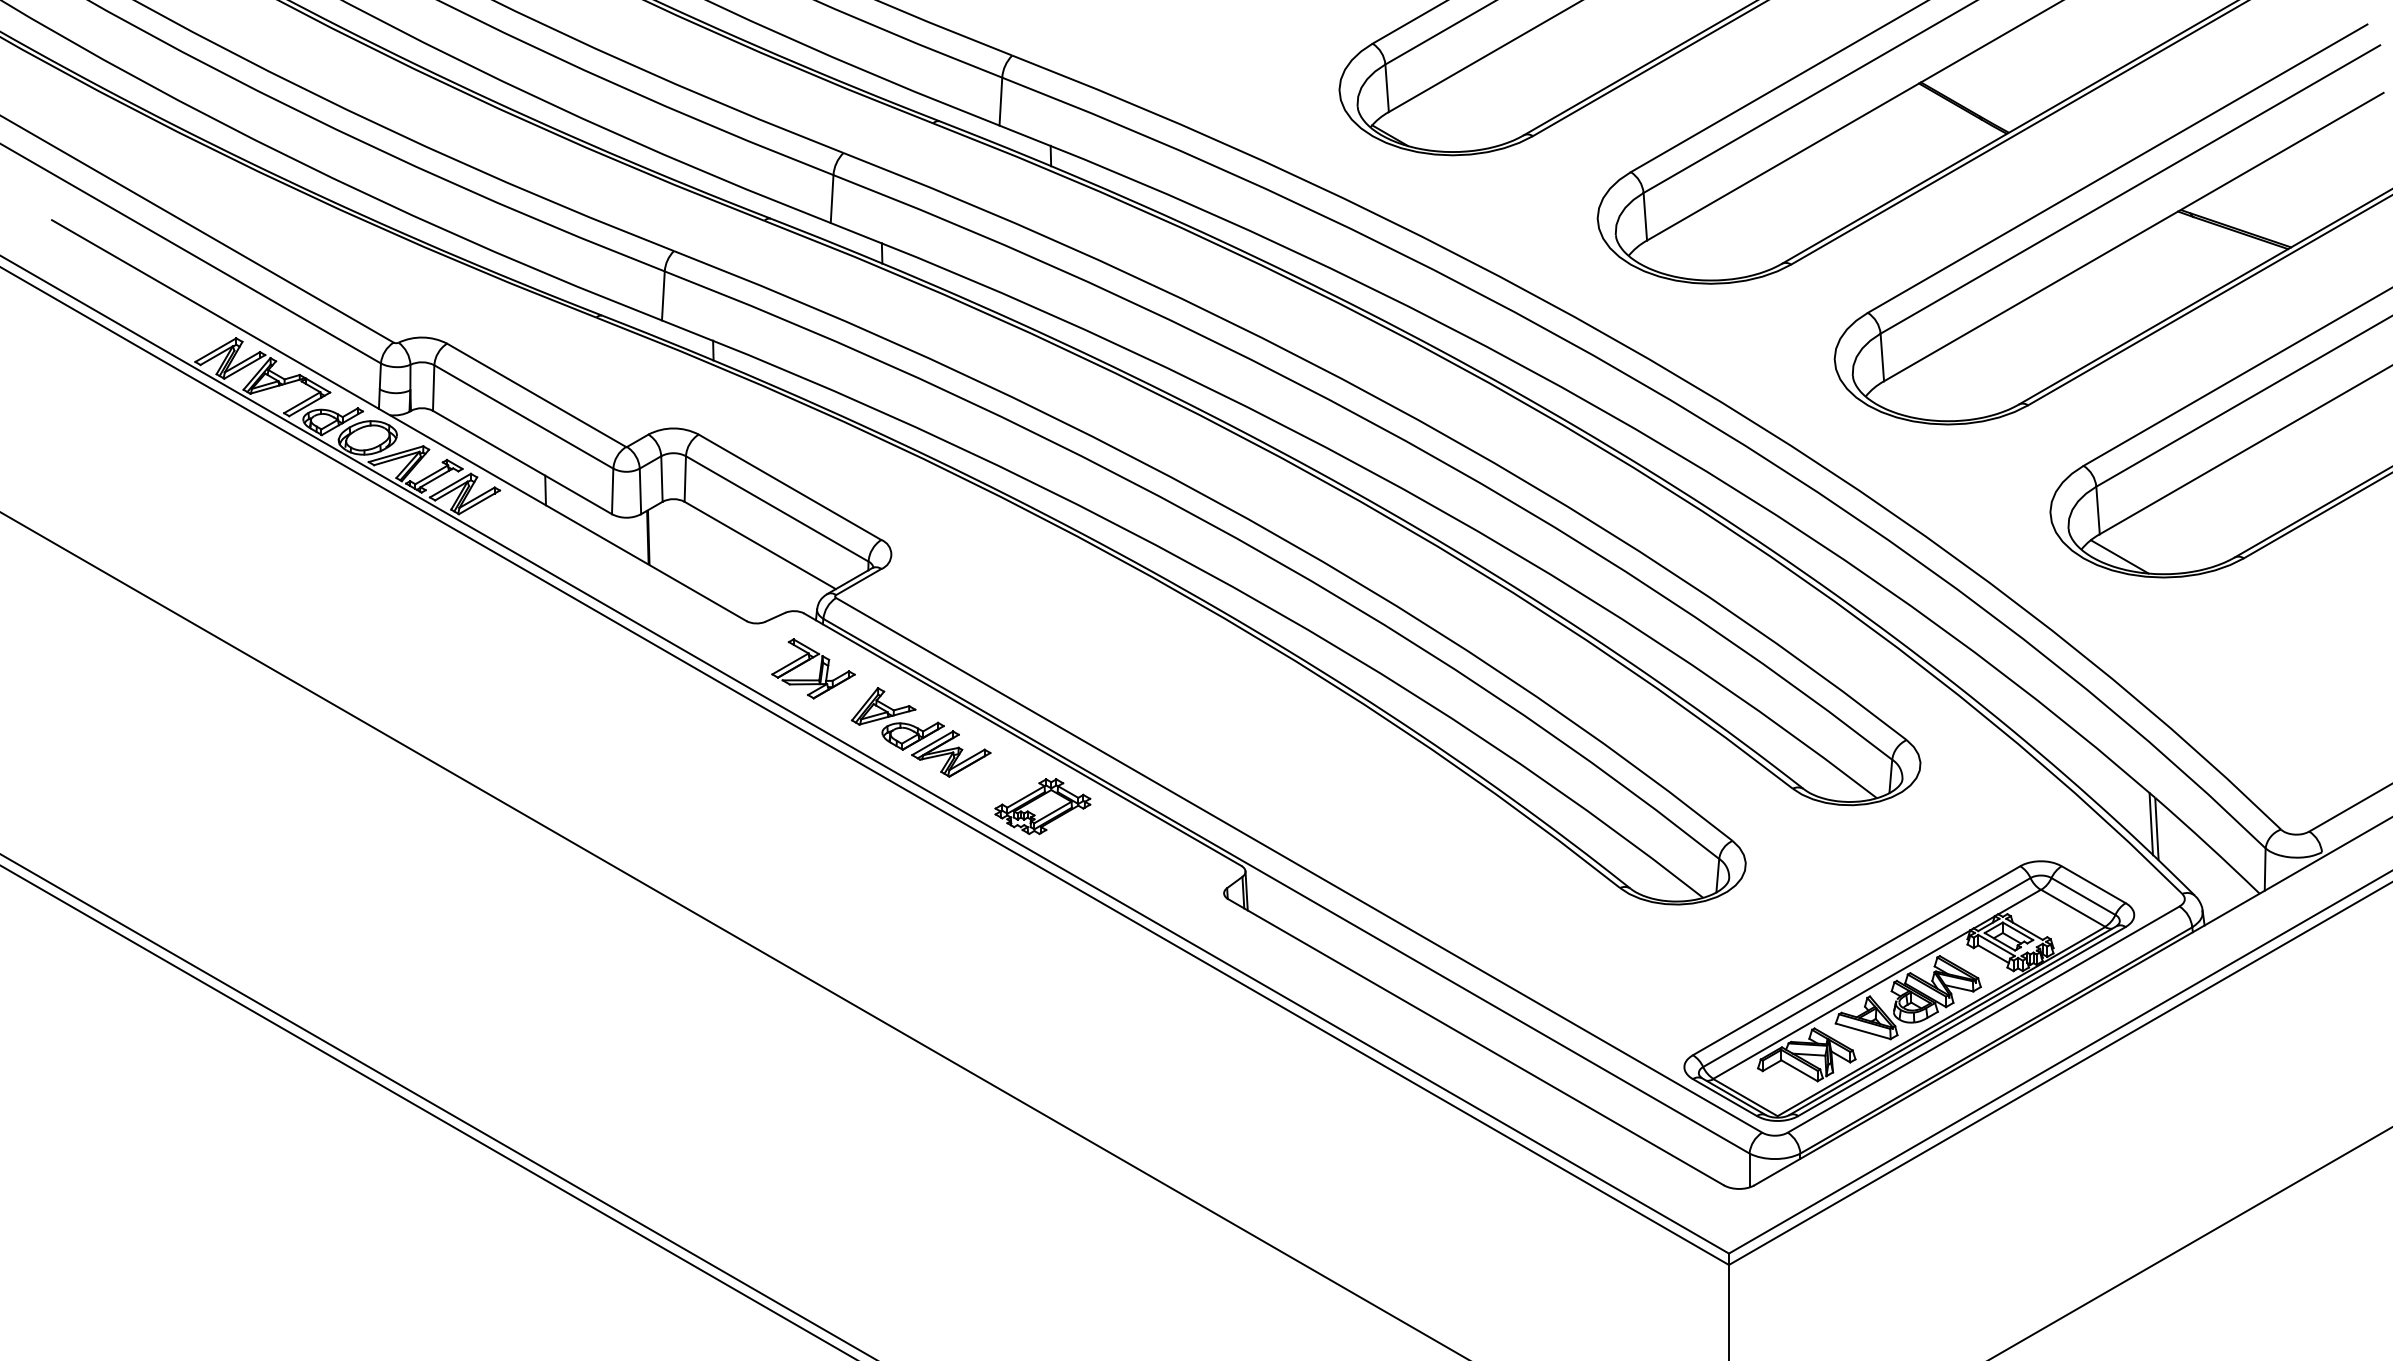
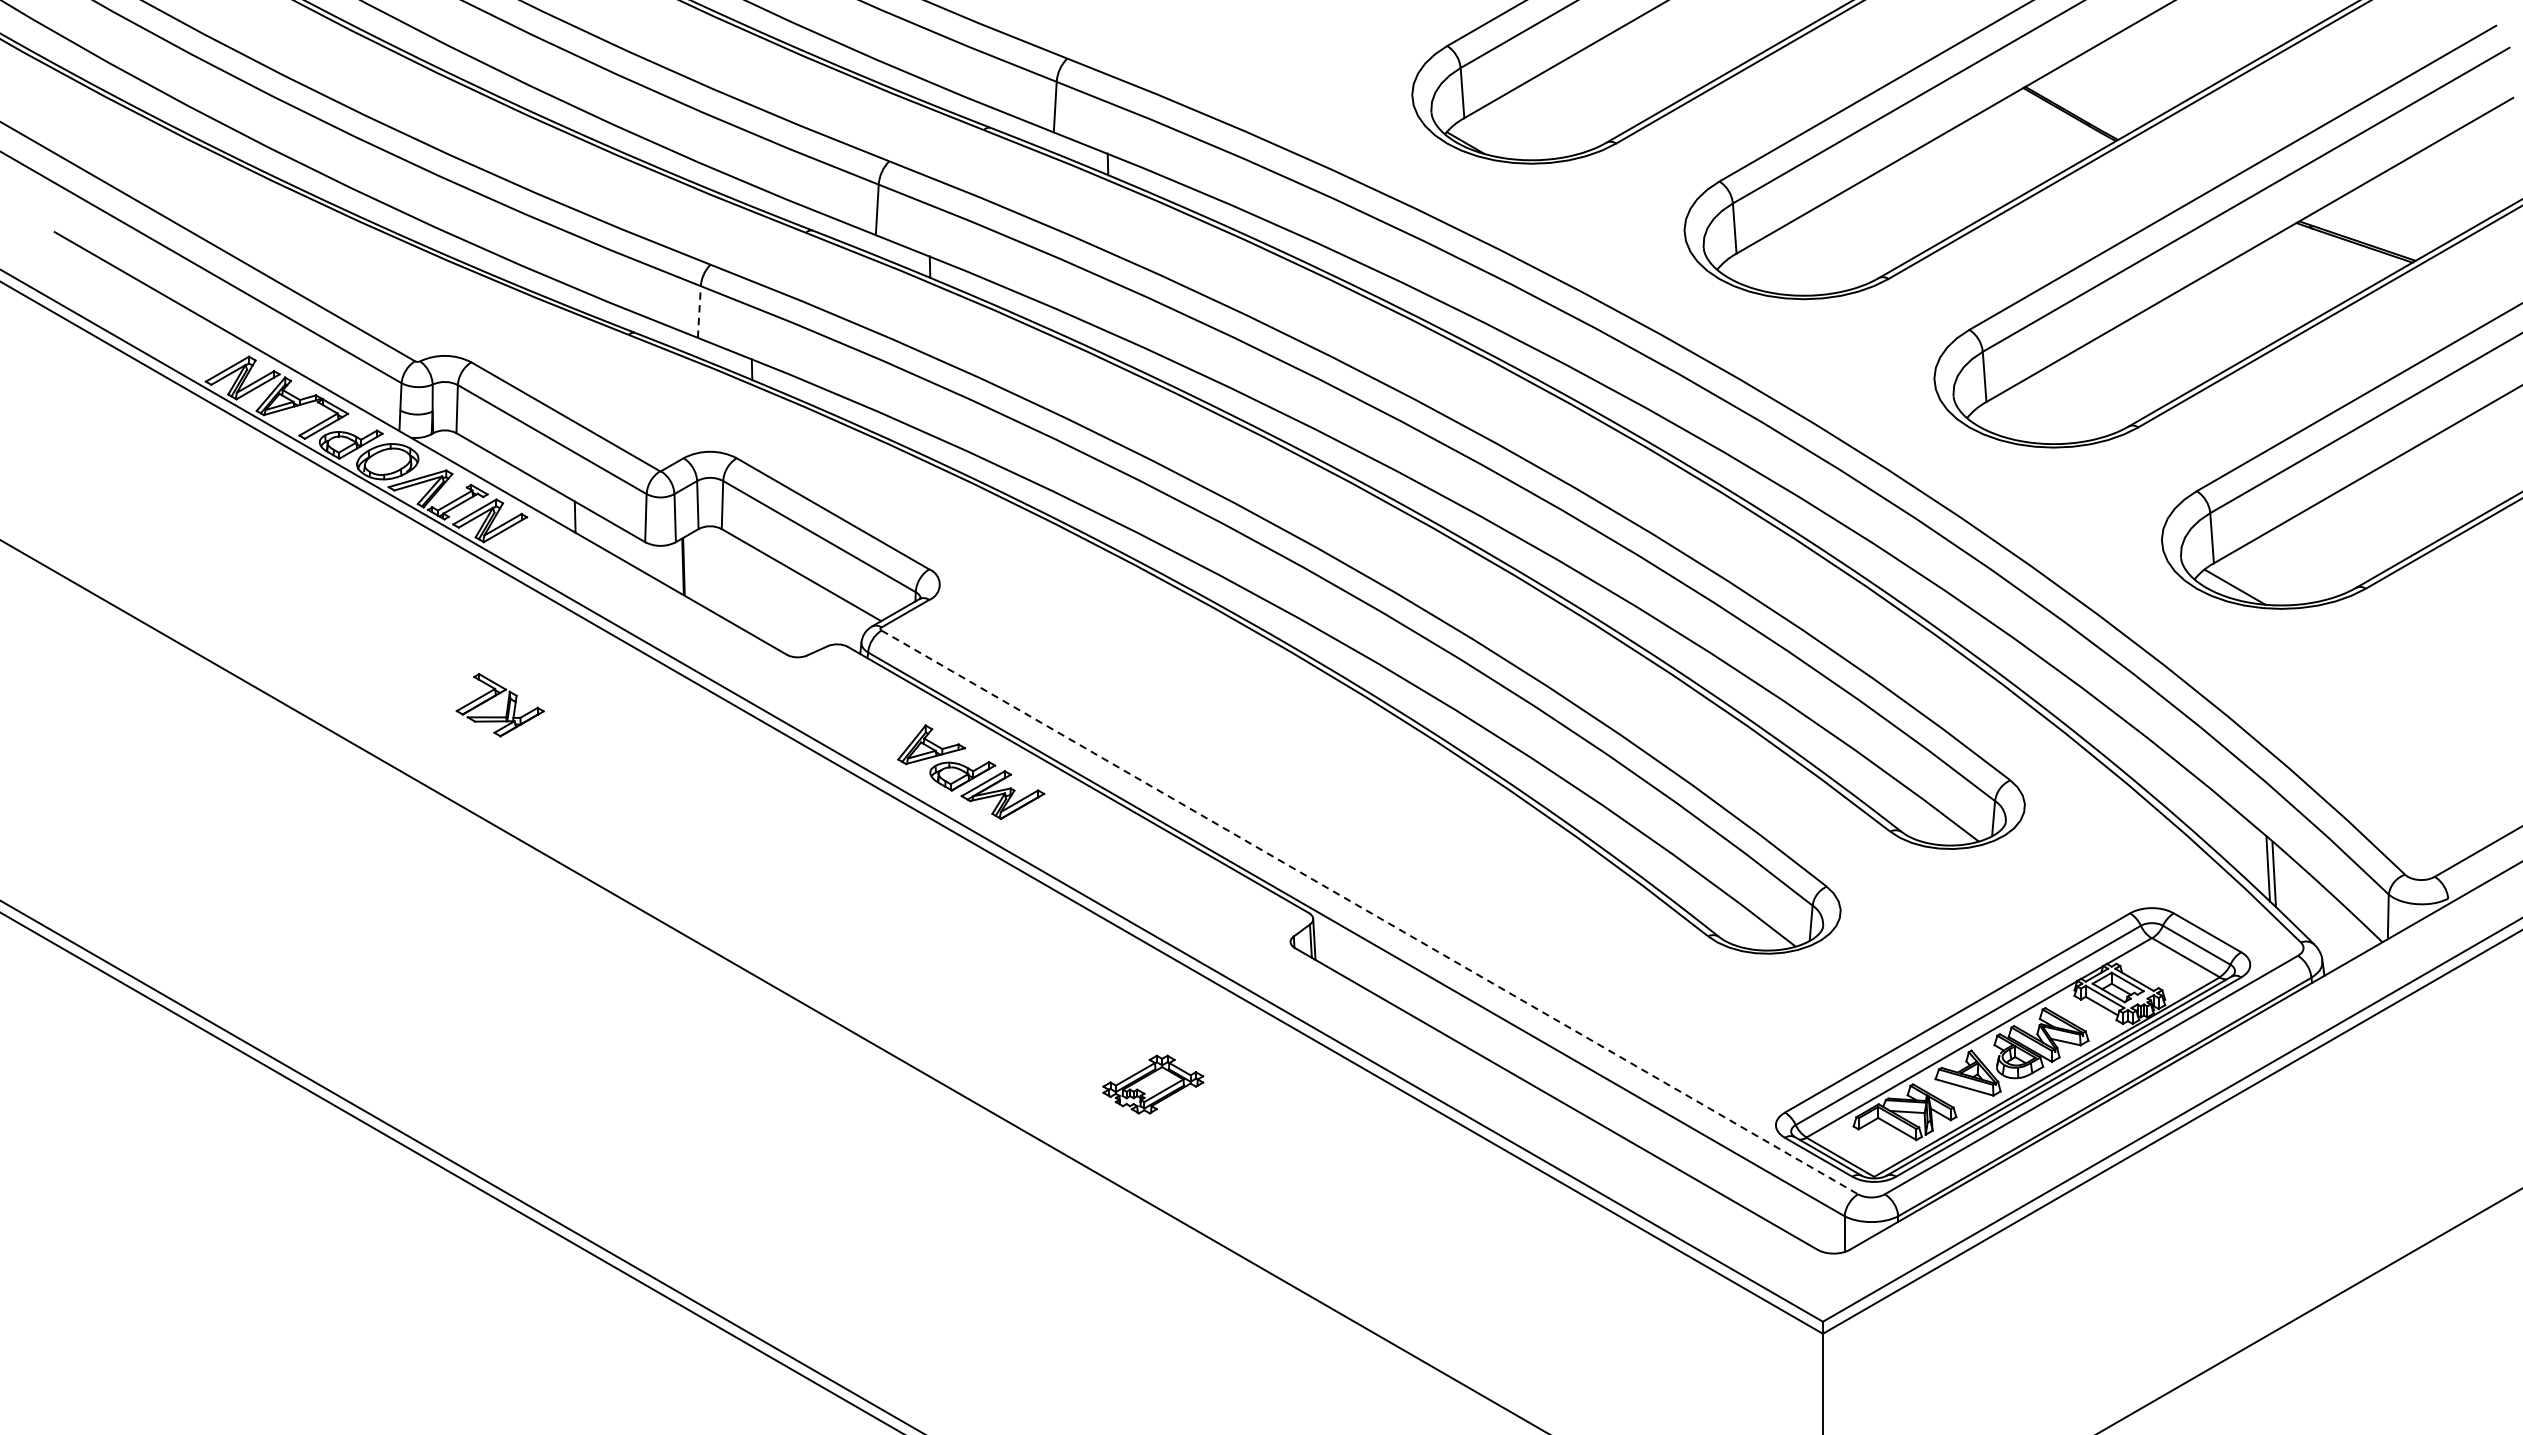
line: (663, 295) -> (699, 311), solid -> dashed
part: (819, 669) -> (506, 705), moved
part: (1042, 806) -> (1152, 1084), moved
line: (1299, 865) -> (1370, 912), solid -> dashed

